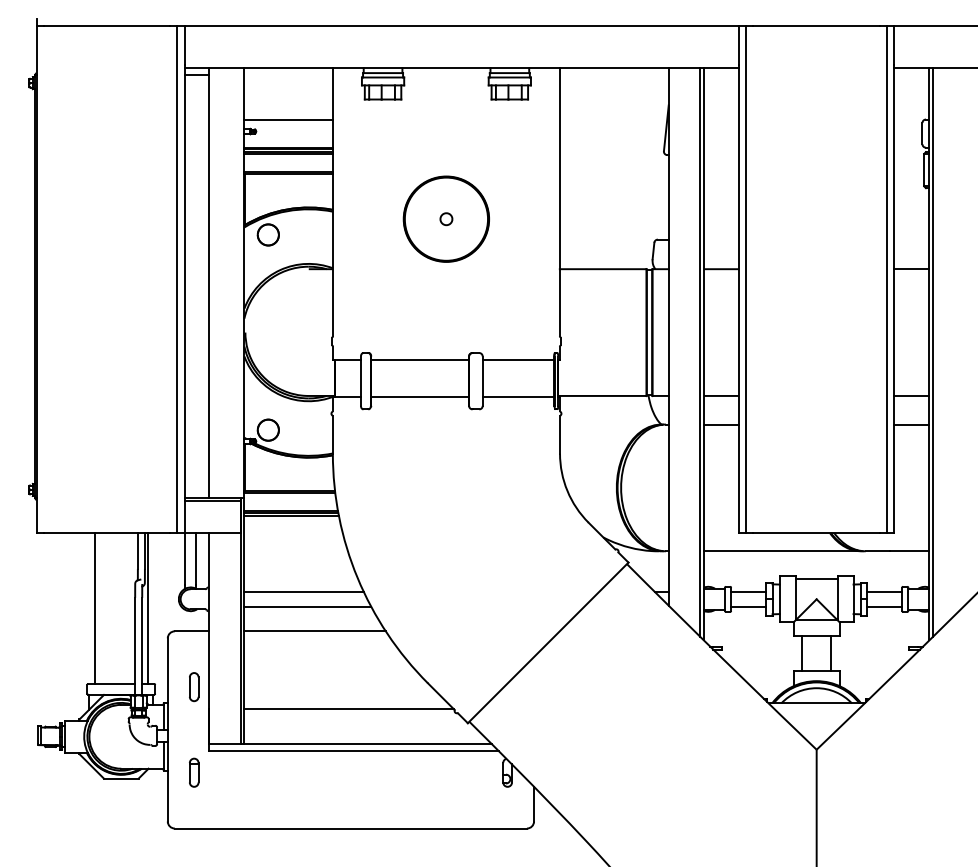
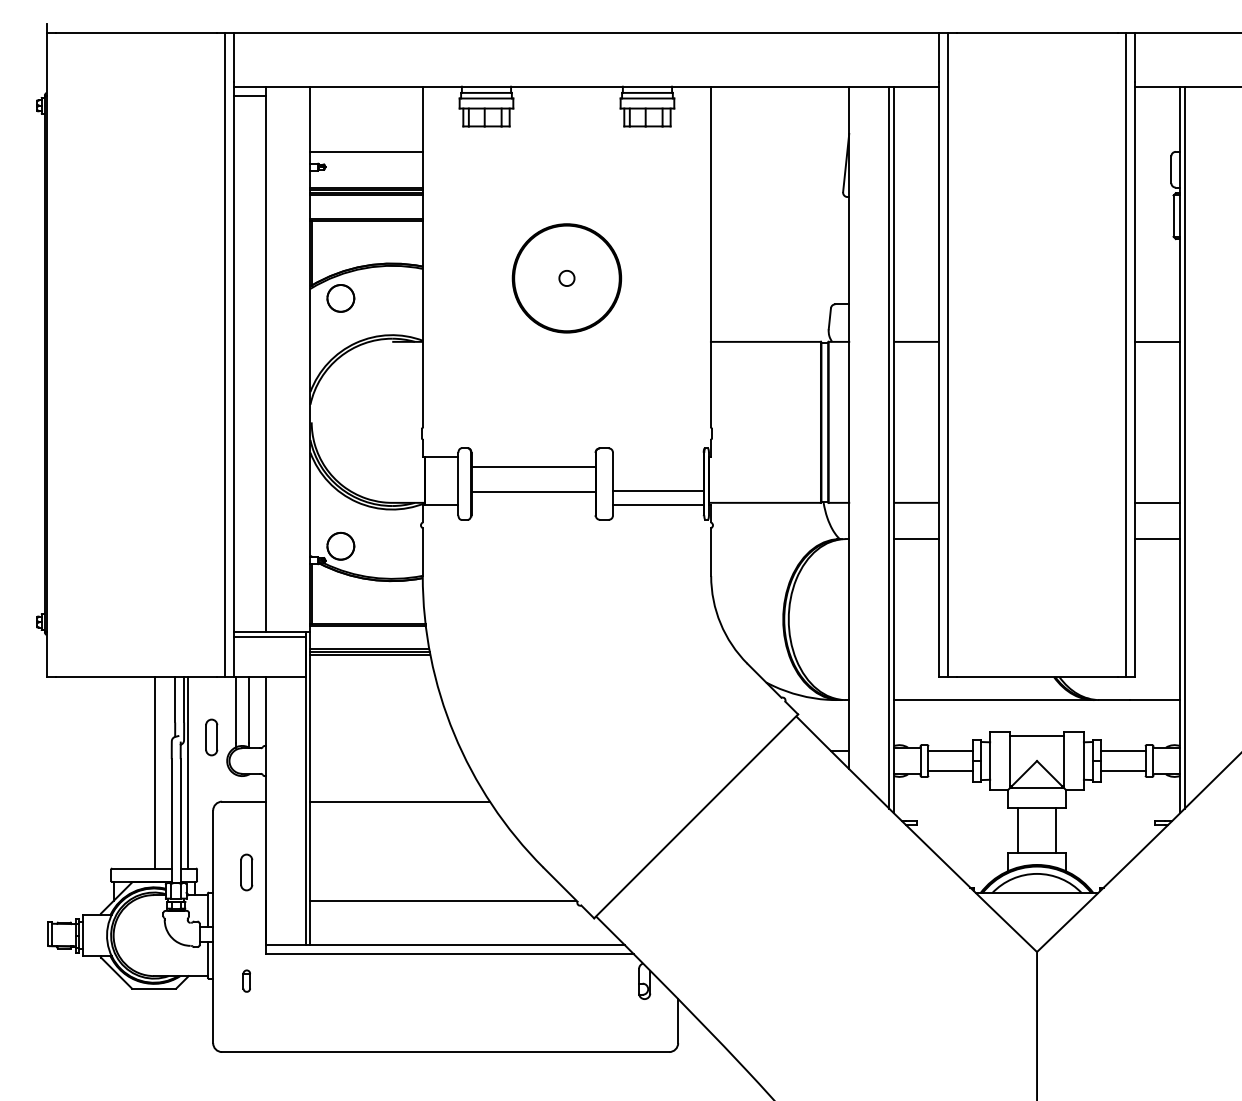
line: (420, 360) -> (533, 492), moved
line: (518, 360) -> (658, 491), moved
line: (420, 397) -> (533, 466), moved
part: (166, 580) -> (211, 737), added
line: (303, 591) -> (385, 751), removed
line: (307, 606) -> (390, 770), removed
line: (94, 608) -> (155, 772), moved
part: (194, 772) -> (246, 980), size x0.6

